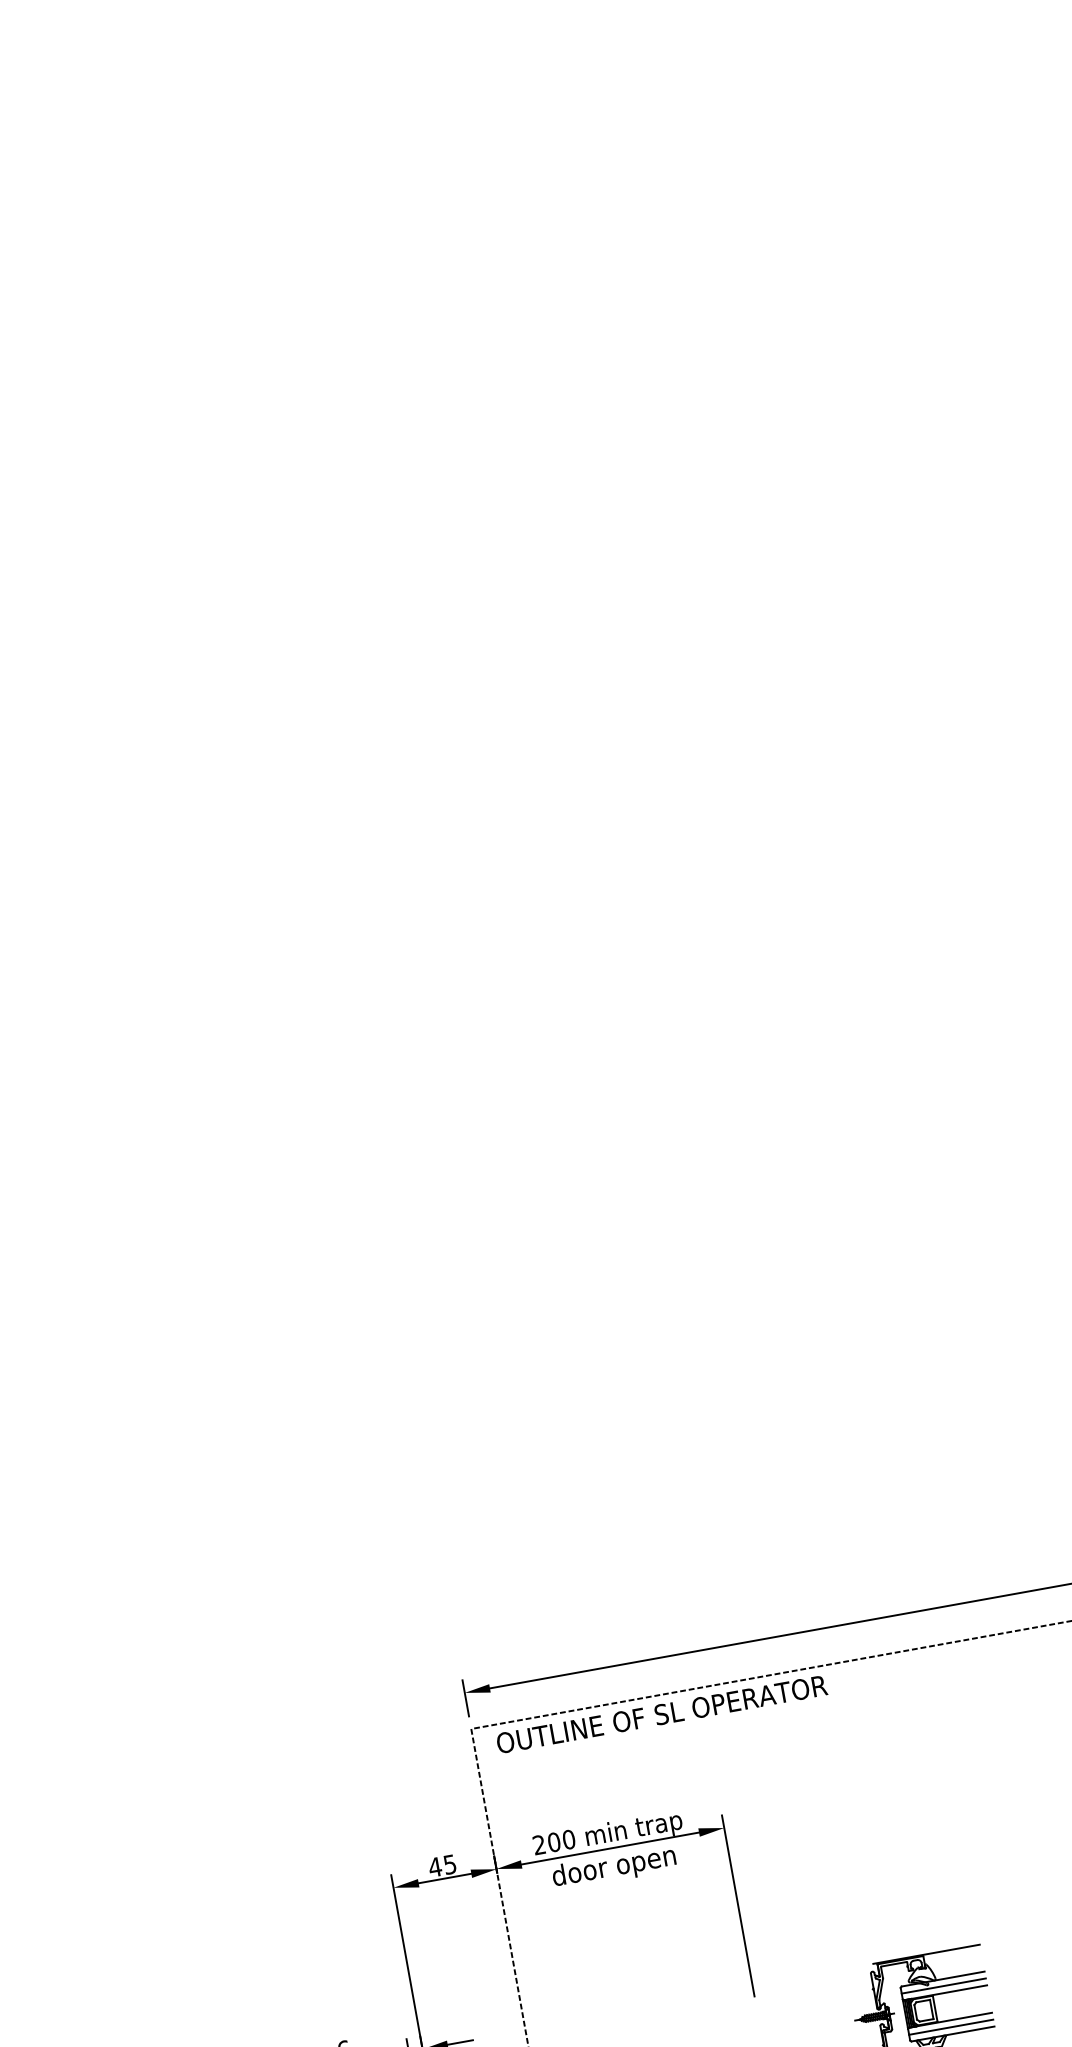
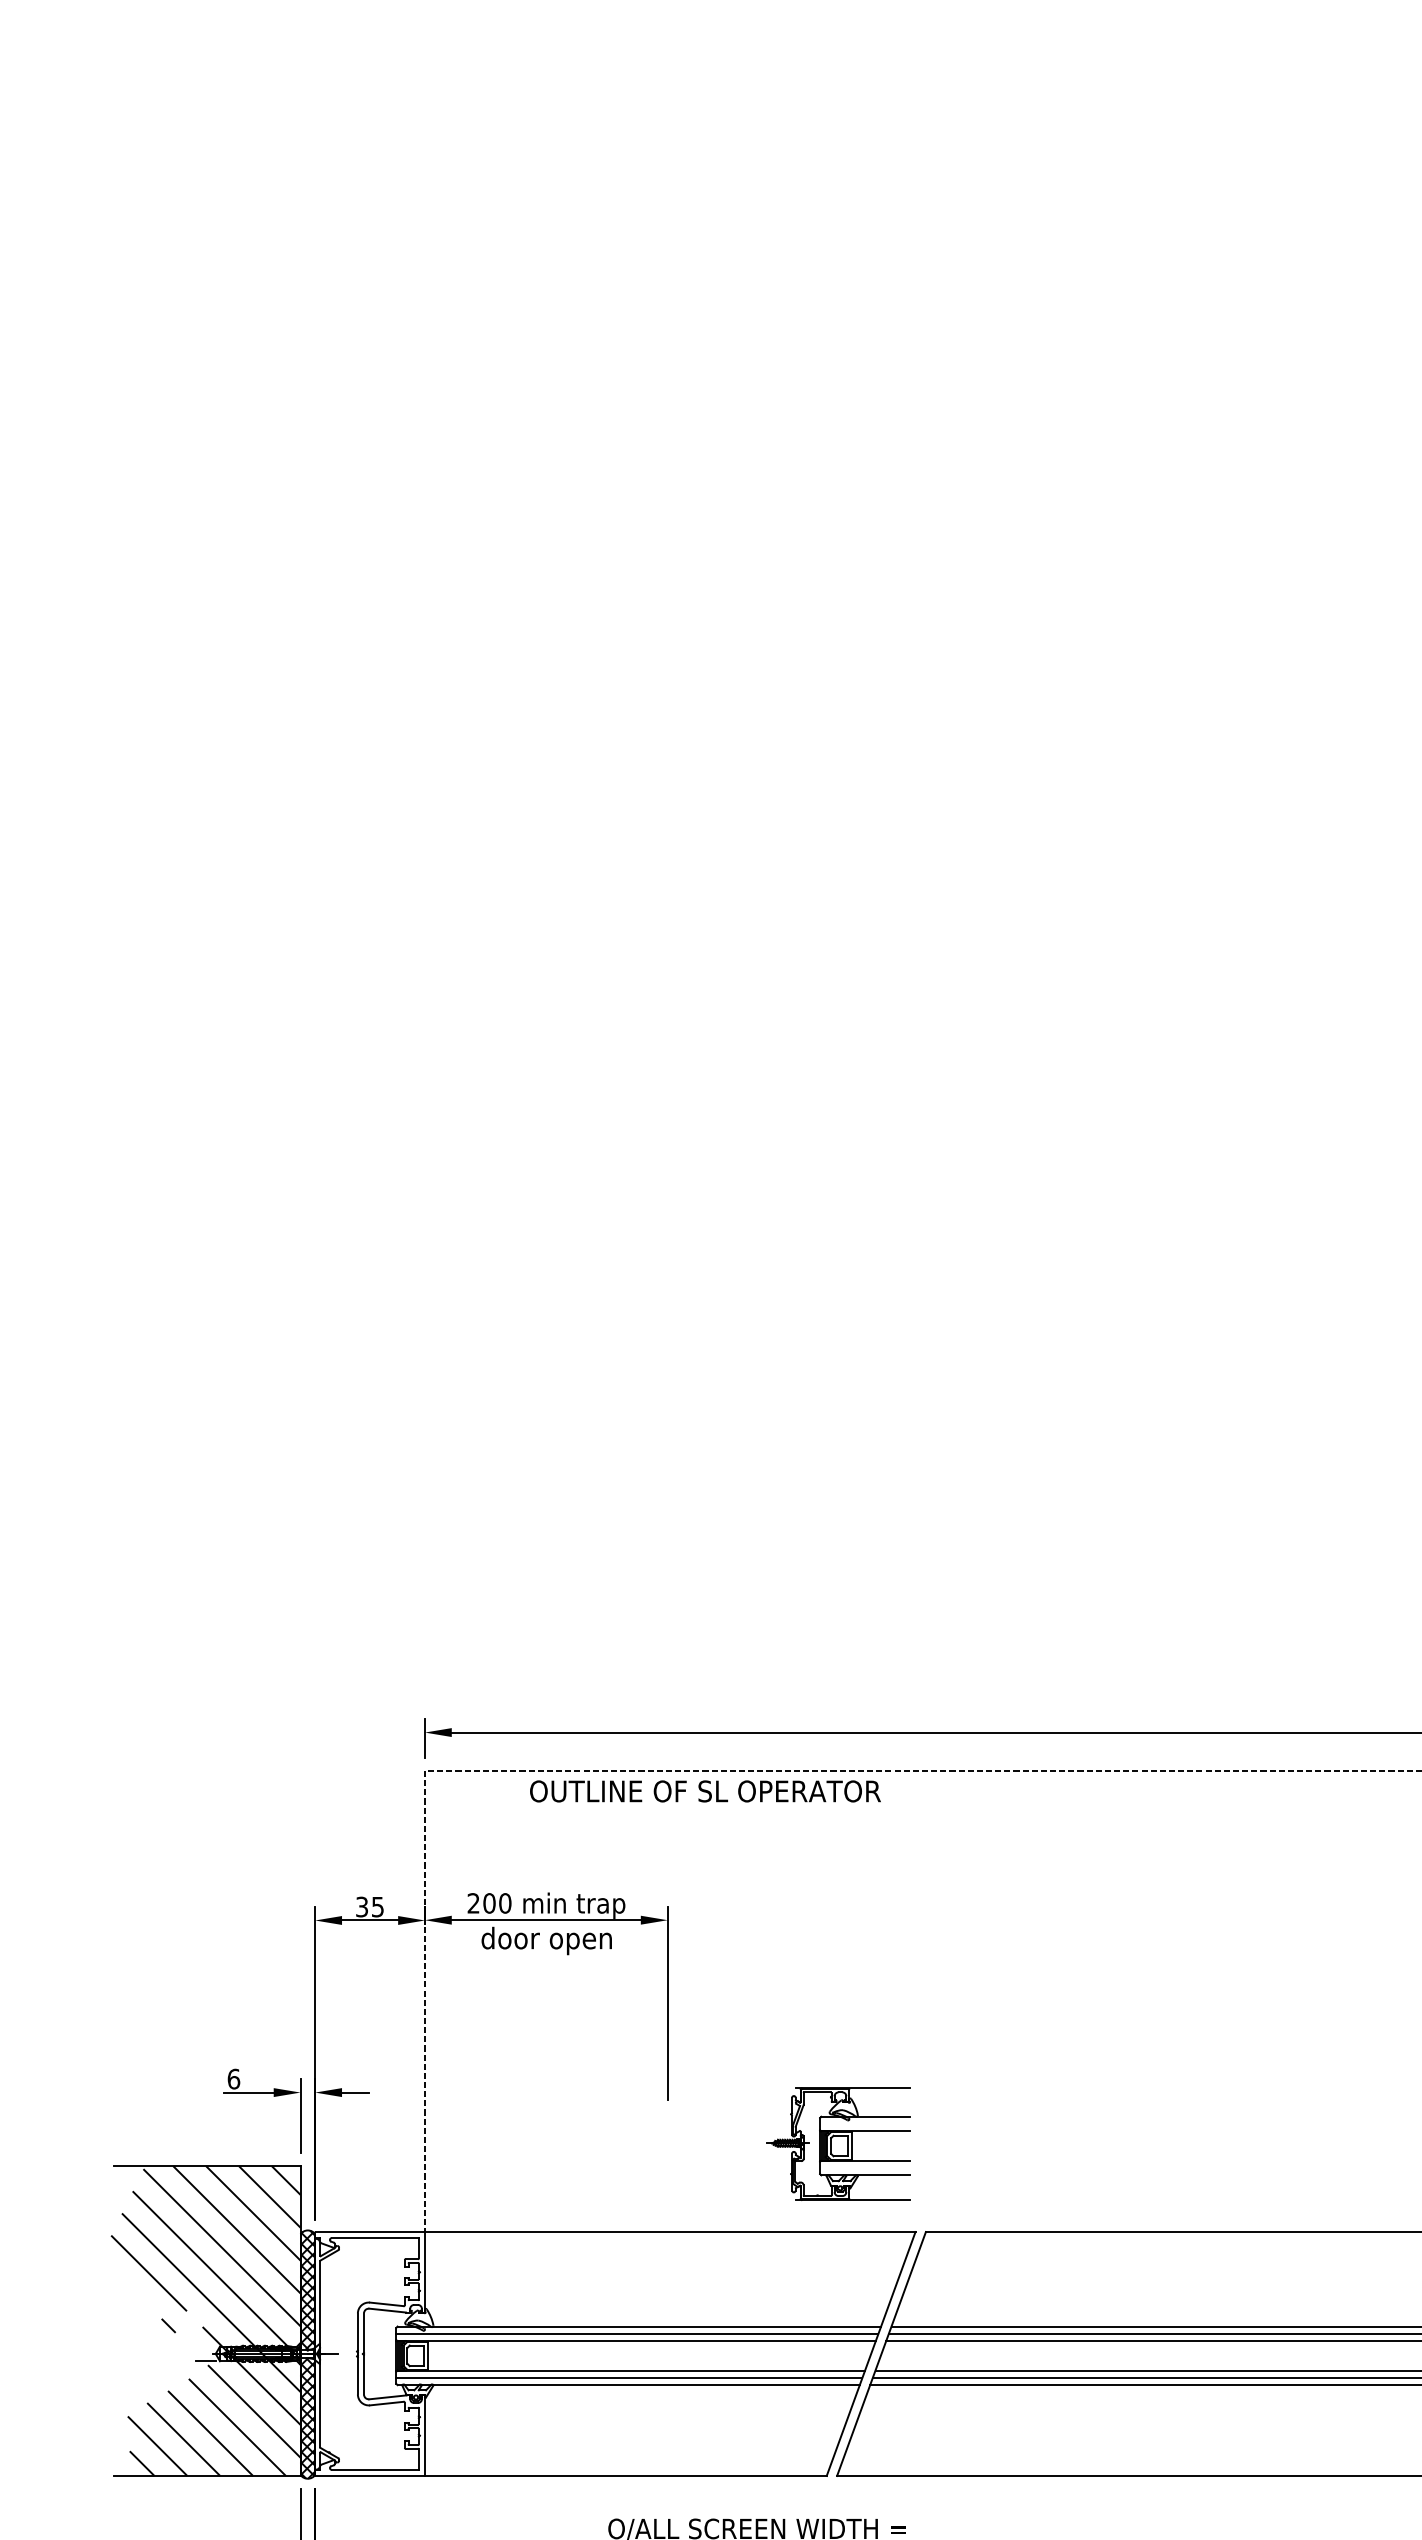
text: (662, 1714) -> (705, 1791), moved
text: (434, 1866) -> (361, 1906), 45 -> 35
line: (943, 1986) -> (864, 2124), removed
line: (950, 2027) -> (864, 2168), removed

